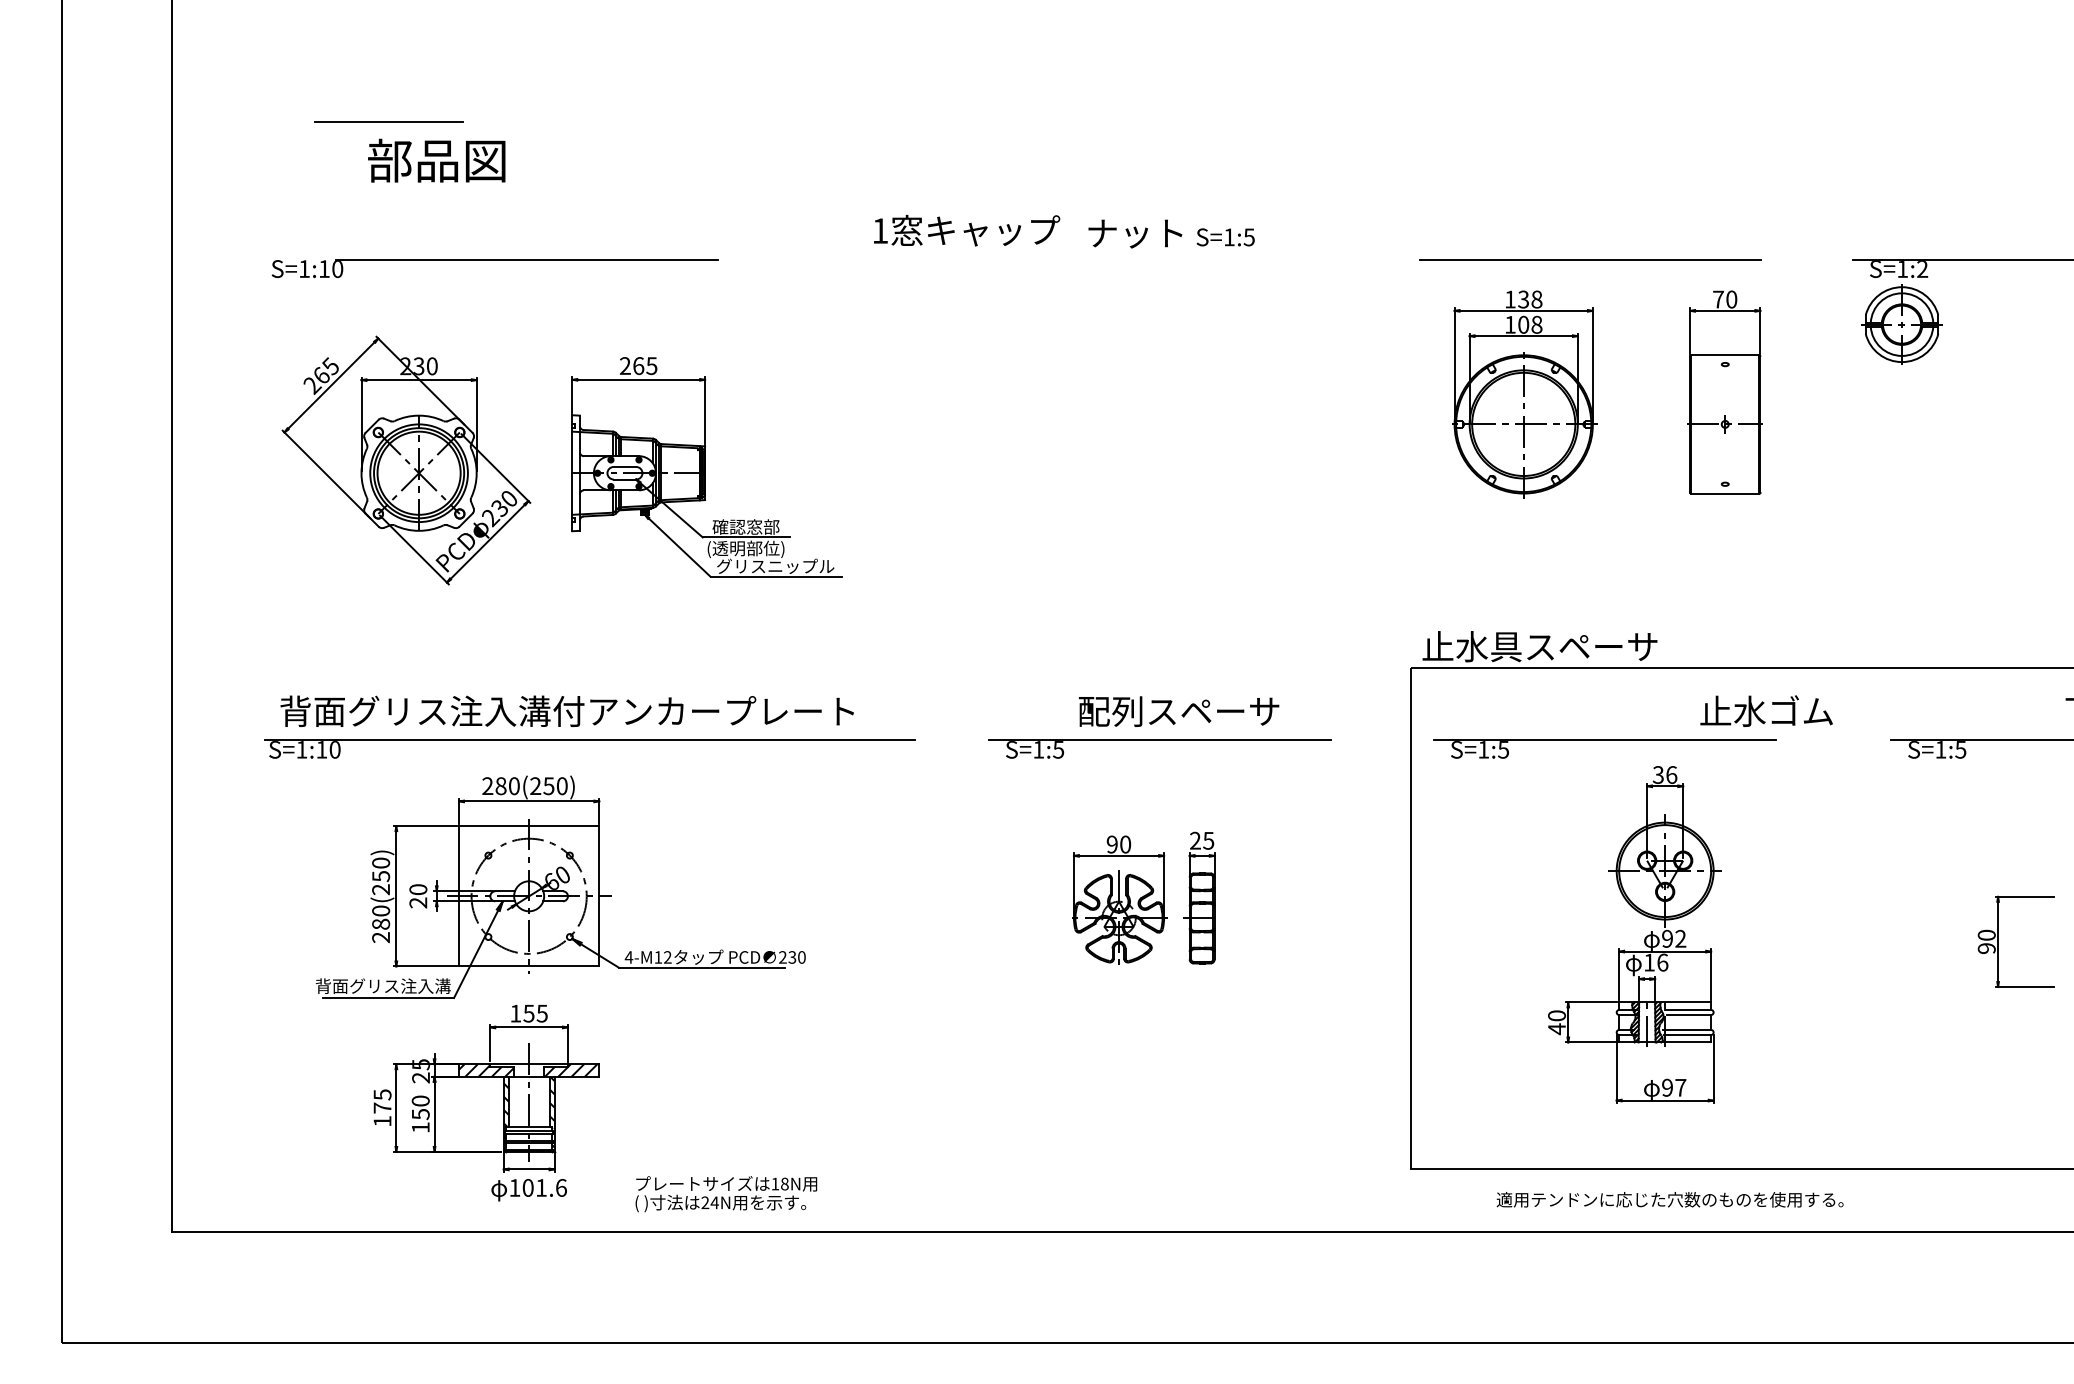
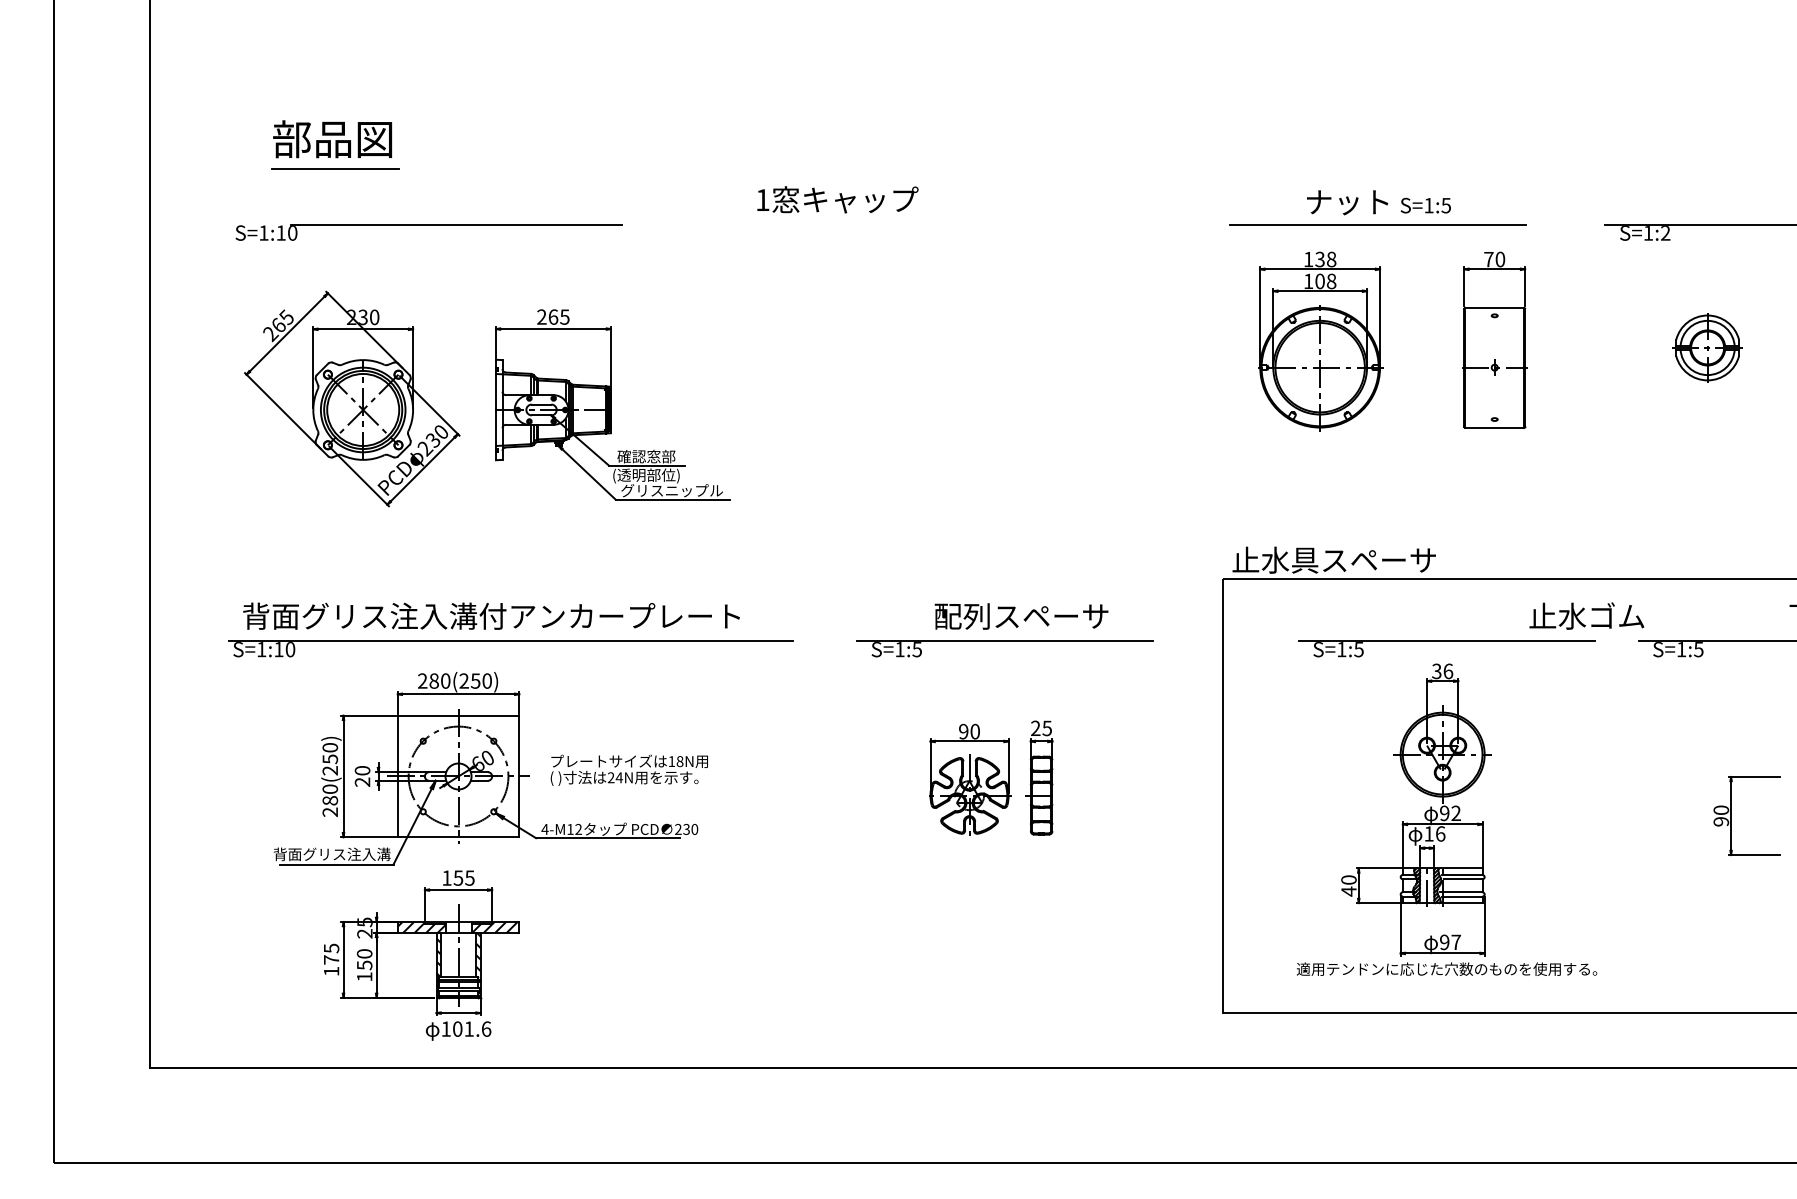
line: (388, 121) -> (334, 168), moved
text: (436, 160) -> (332, 139), moved
text: (1171, 233) -> (1378, 202), moved
part: (1901, 324) -> (1707, 347), moved
part: (1632, 739) -> (1470, 640), moved
text: (726, 1194) -> (629, 770), moved
text: (1669, 1199) -> (1446, 968), moved

